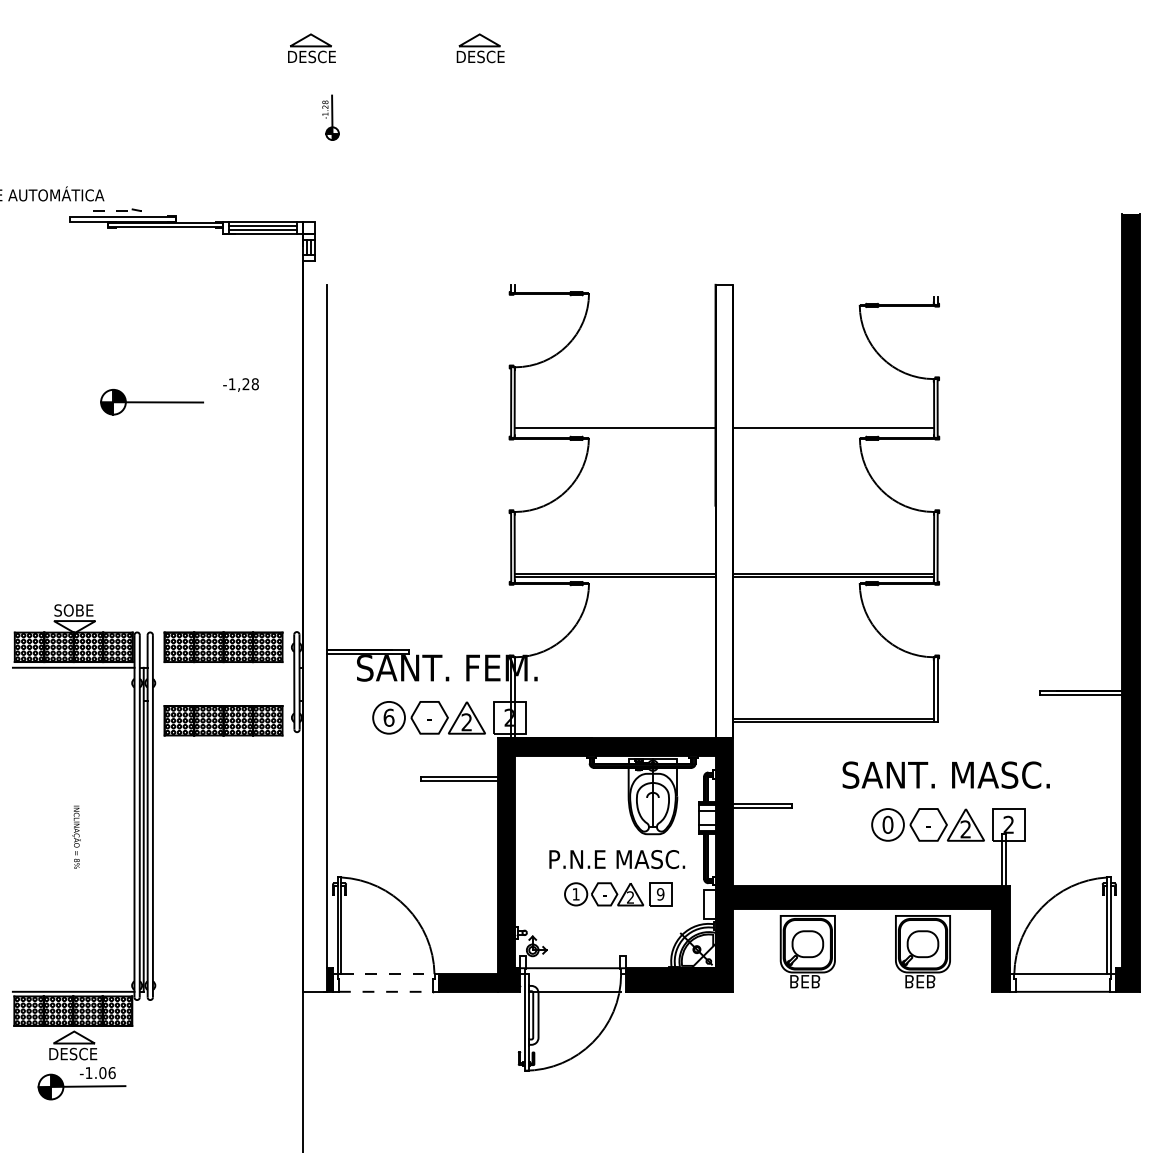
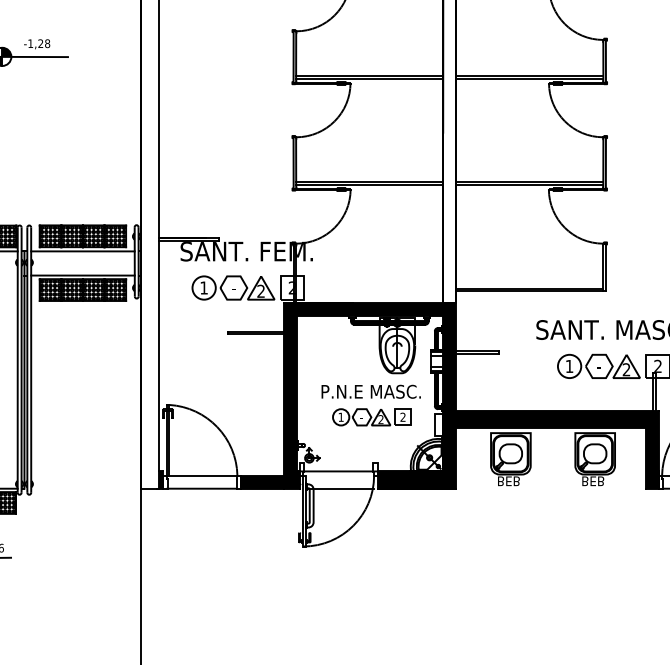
text: (240, 384) -> (36, 43), moved
line: (614, 431) -> (369, 78), added
line: (833, 431) -> (529, 78), added
line: (223, 667) -> (82, 251), added
line: (223, 700) -> (82, 275), added
text: (388, 717) -> (203, 287), 6 -> 1
text: (887, 824) -> (569, 366), 0 -> 1
text: (660, 894) -> (402, 417), 9 -> 2
line: (388, 974) -> (203, 476), dashed -> solid
line: (386, 991) -> (202, 488), dashed -> solid

